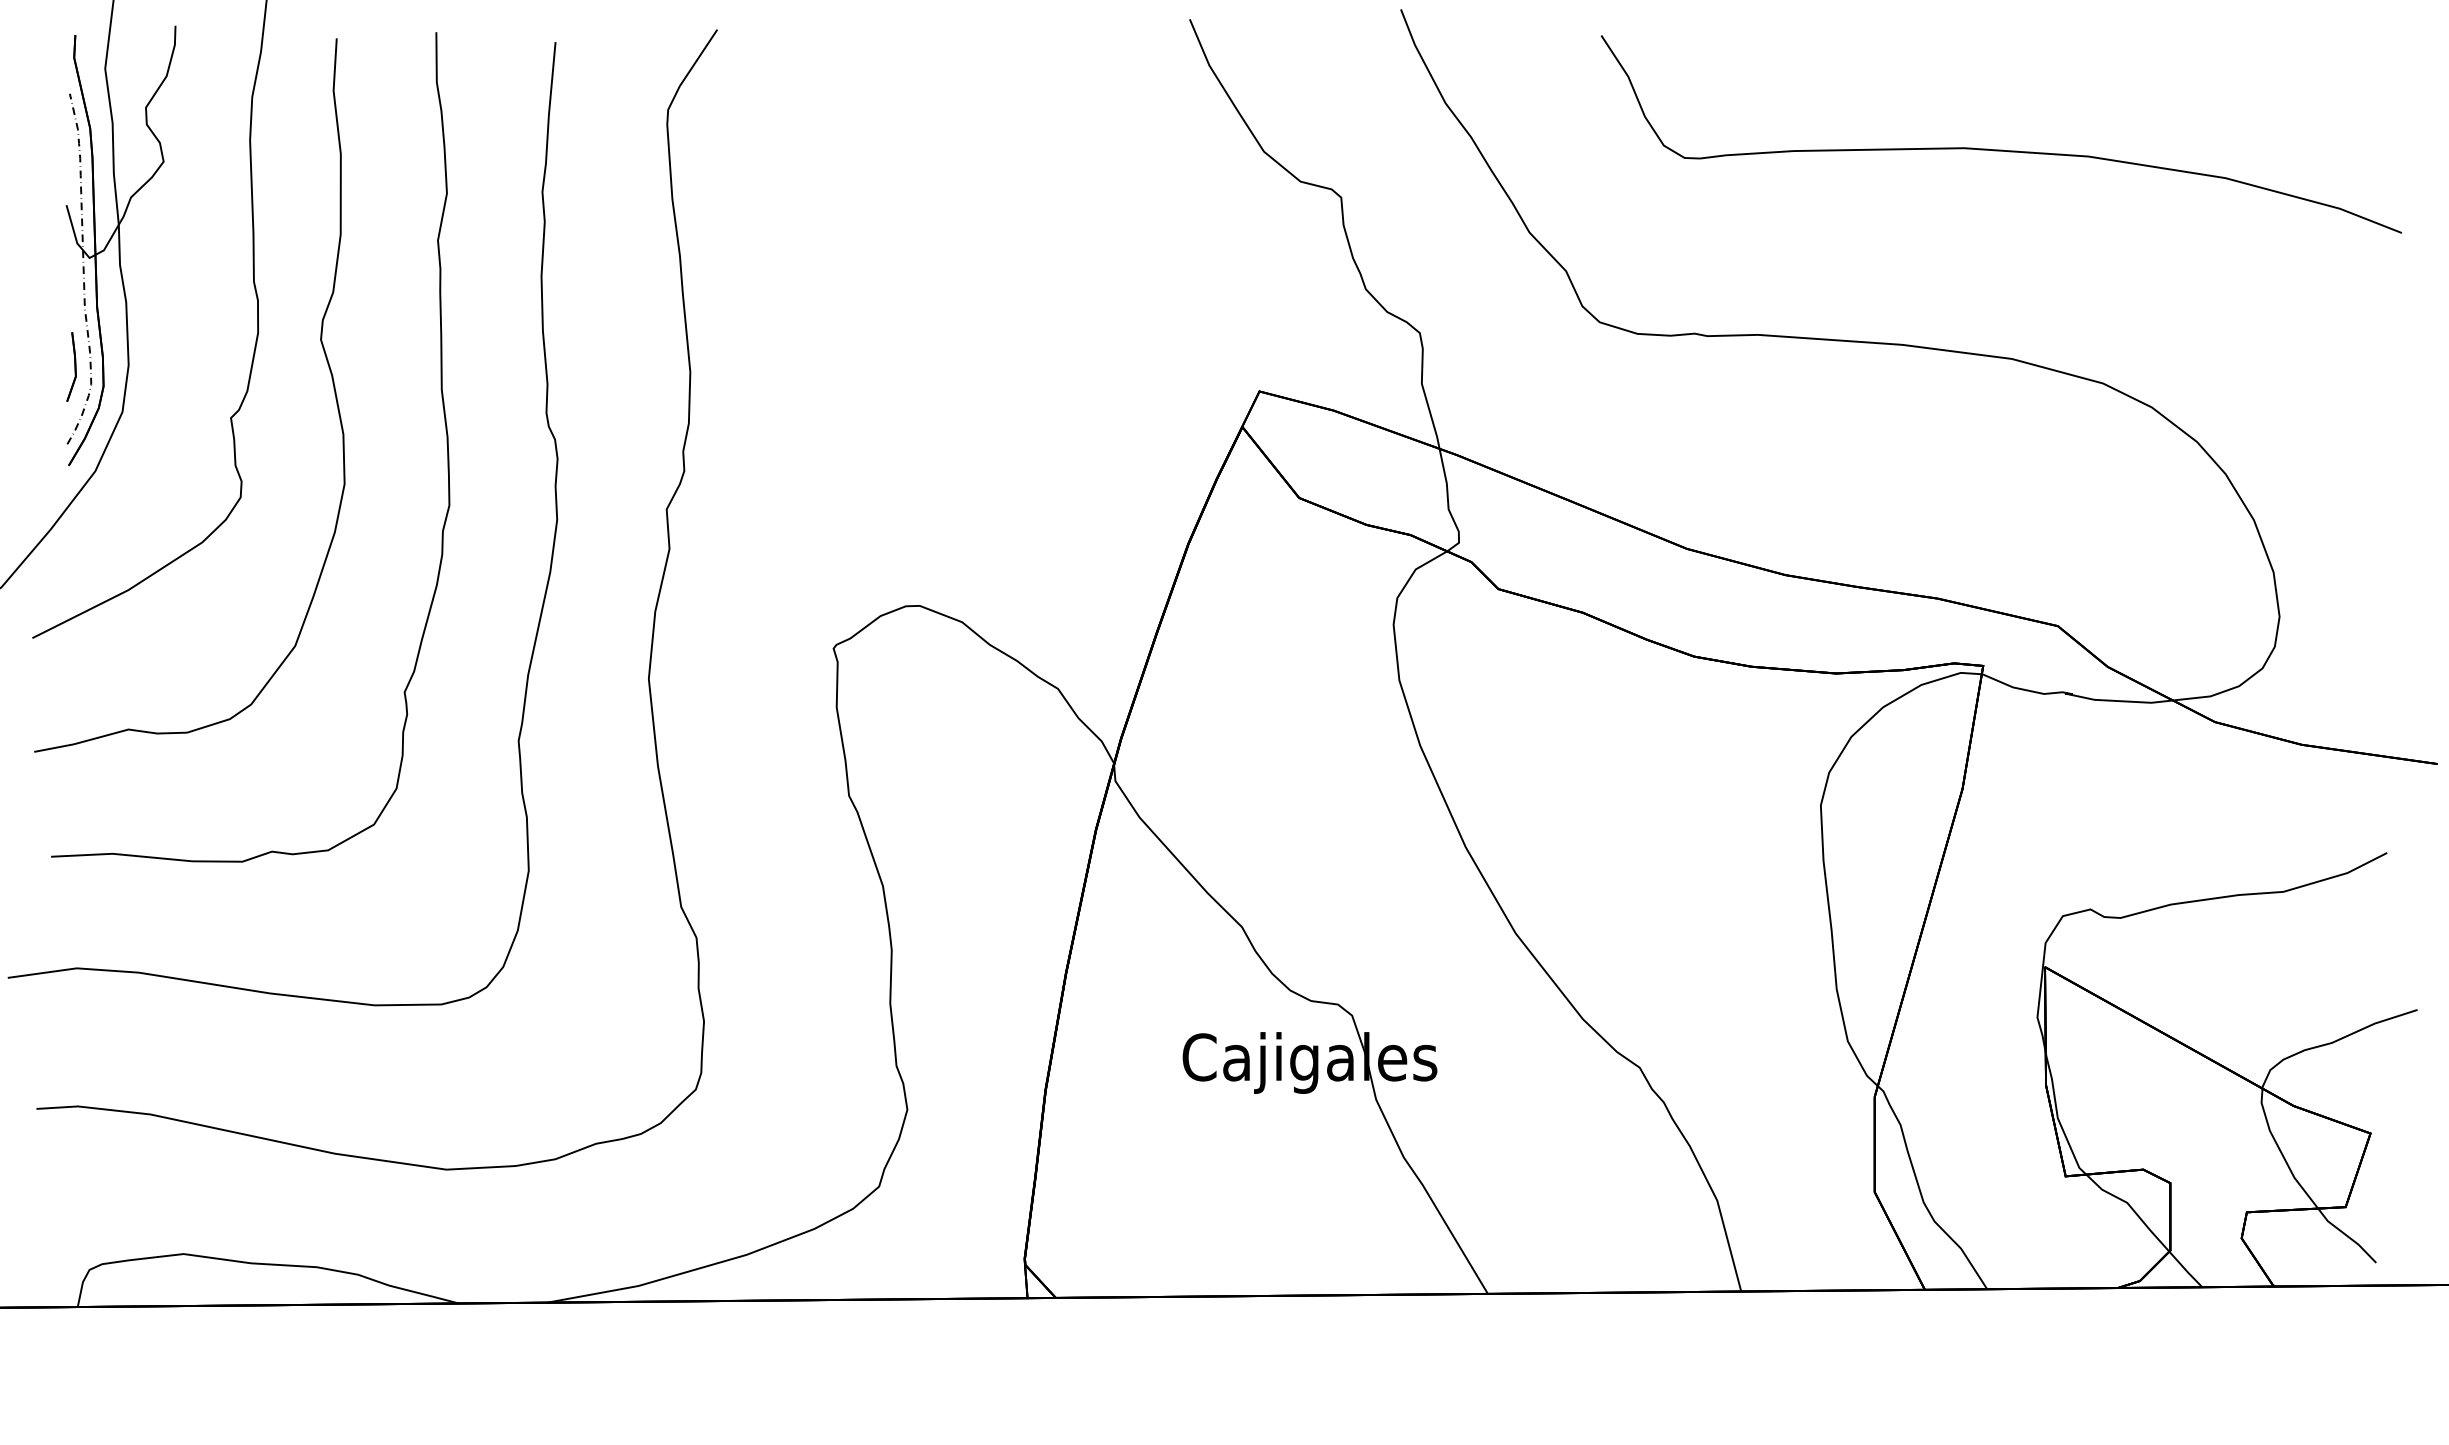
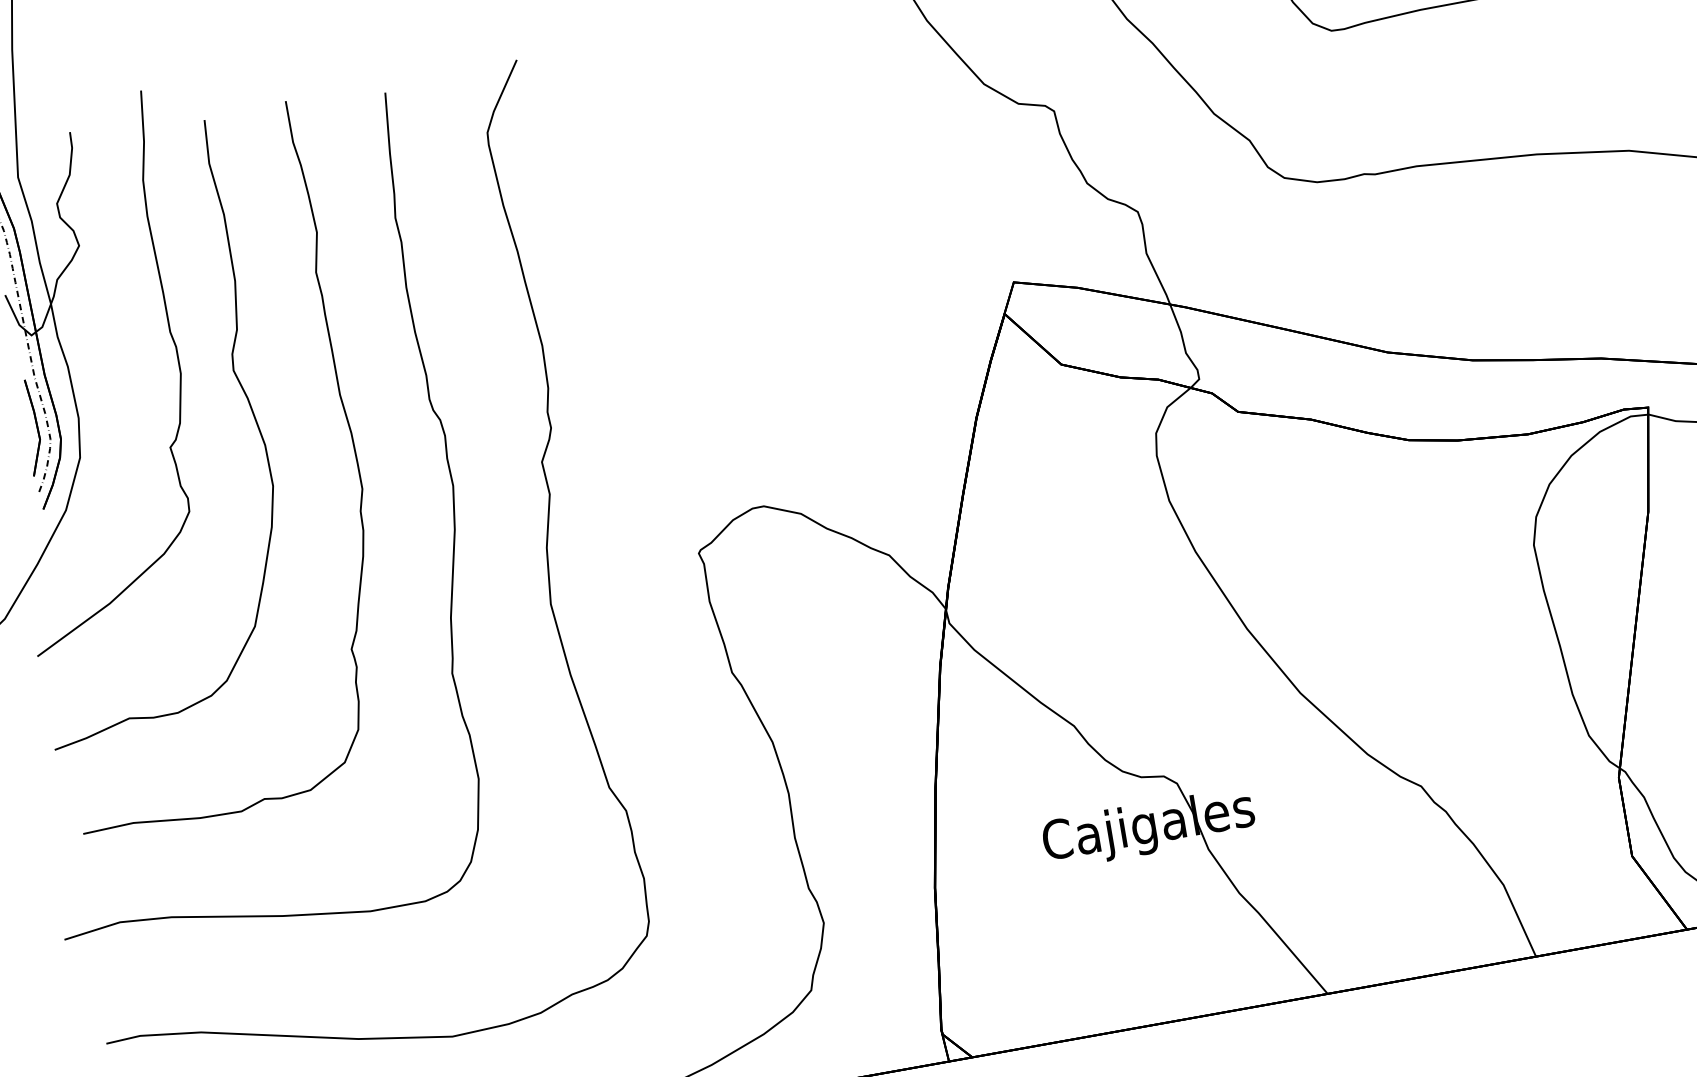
part: (71, 366) -> (31, 427), size x1.67

